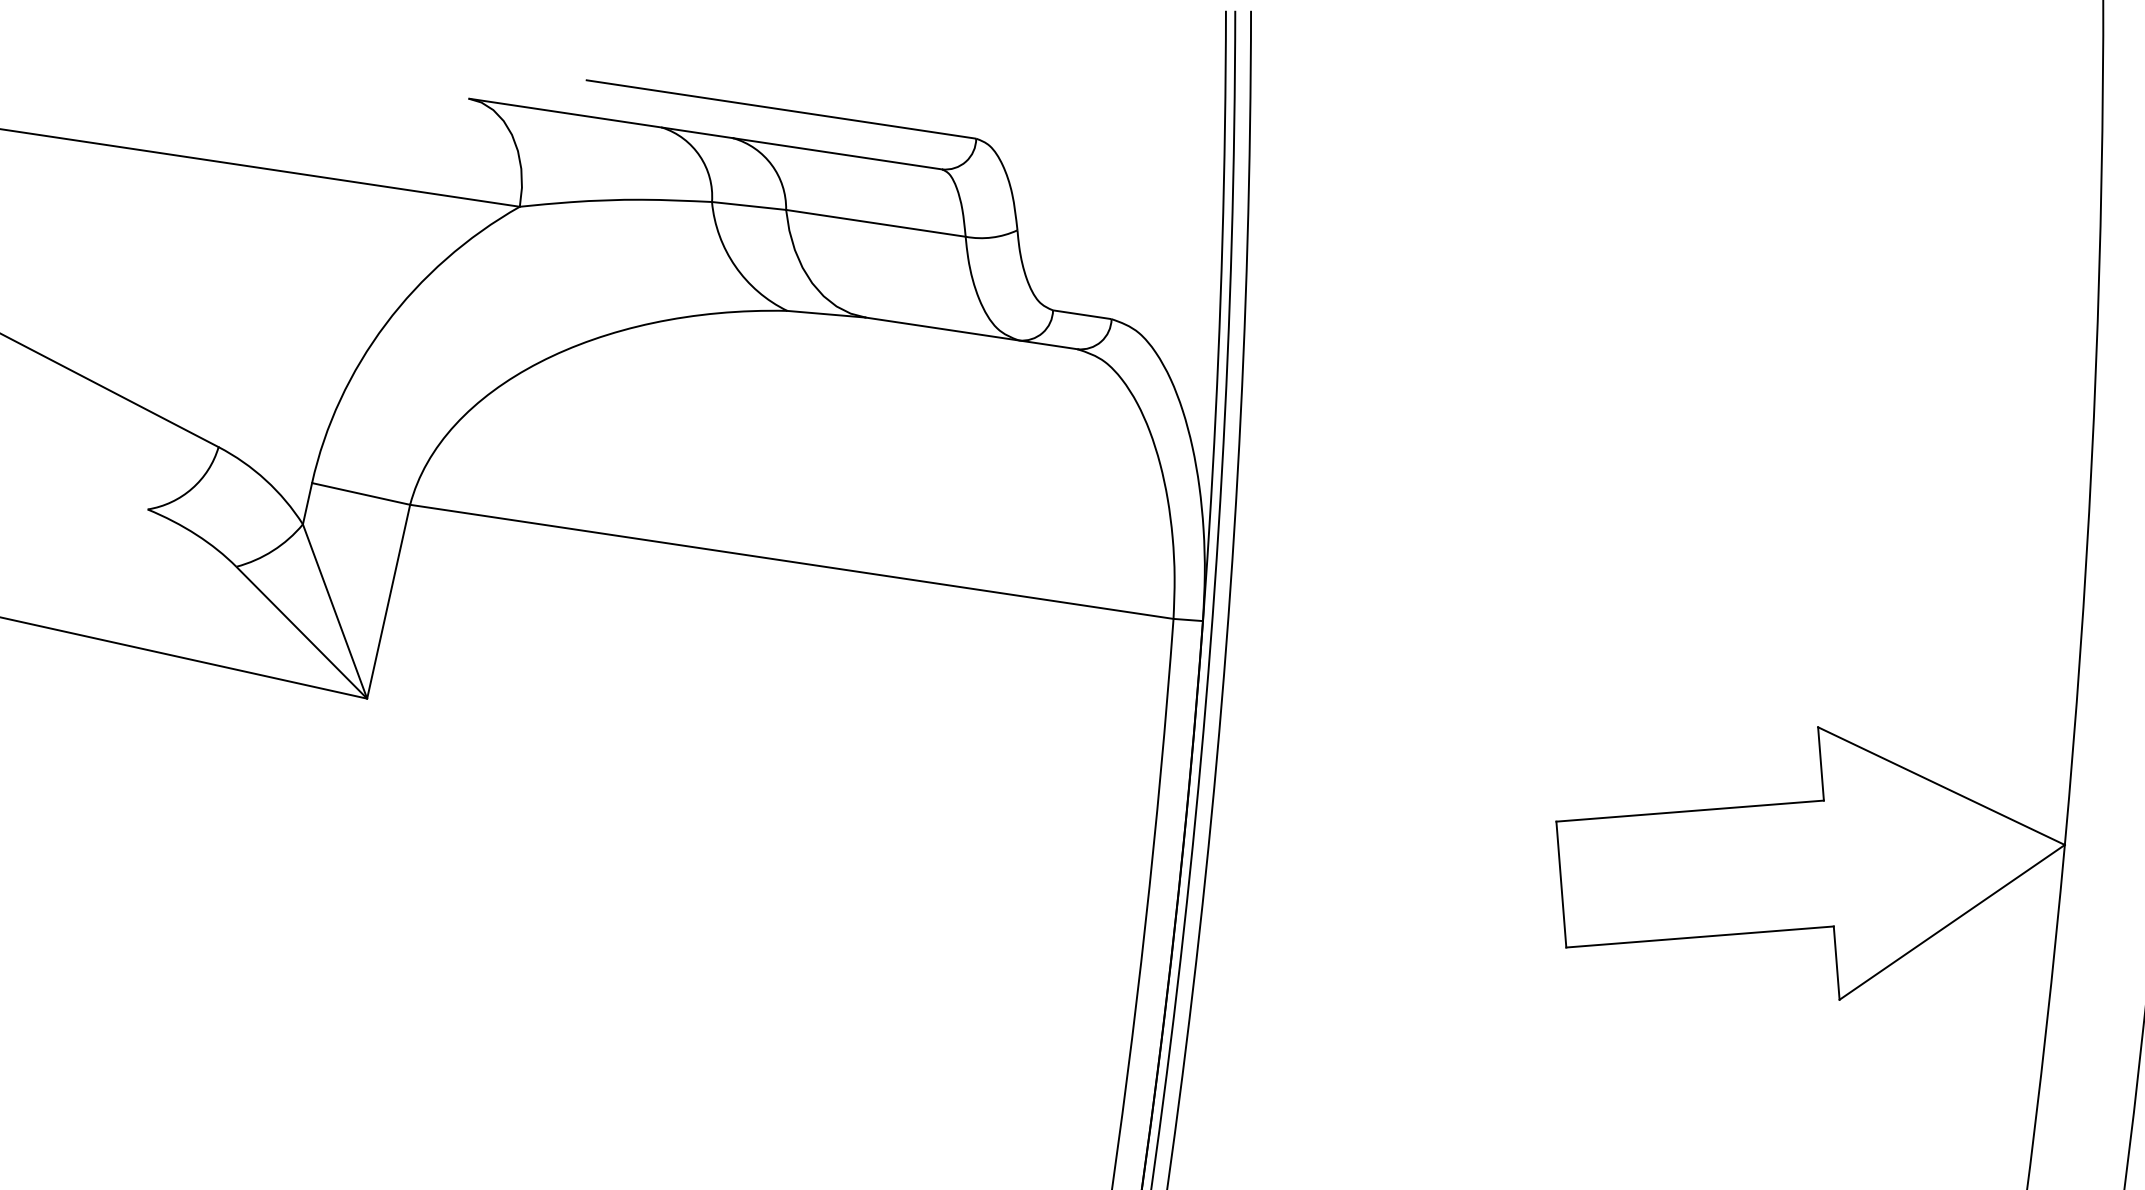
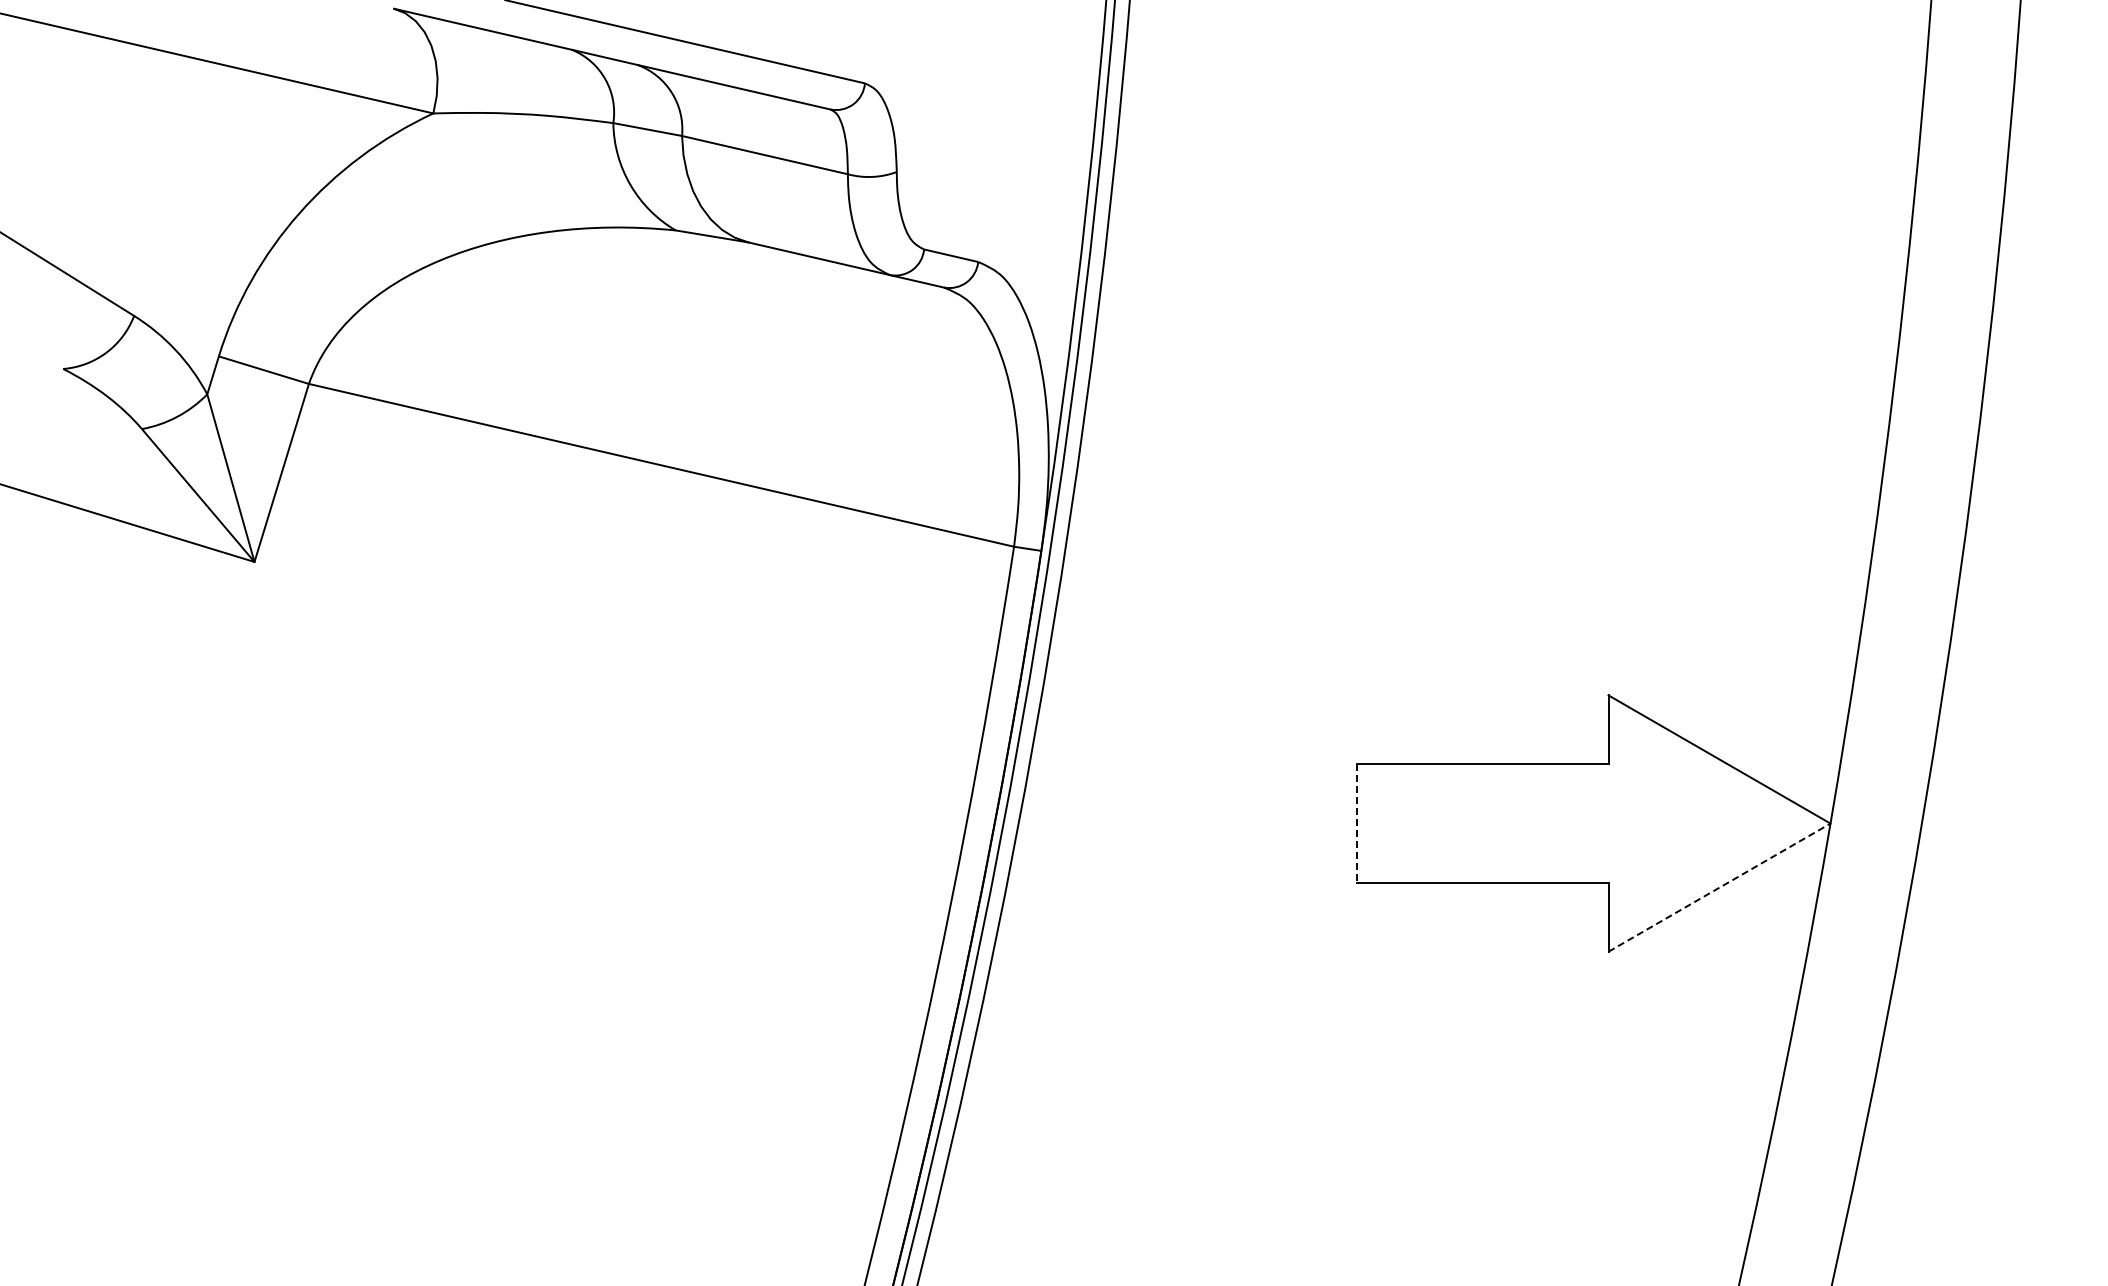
line: (1561, 885) -> (1357, 824), solid -> dashed
line: (1952, 922) -> (1719, 887), solid -> dashed

